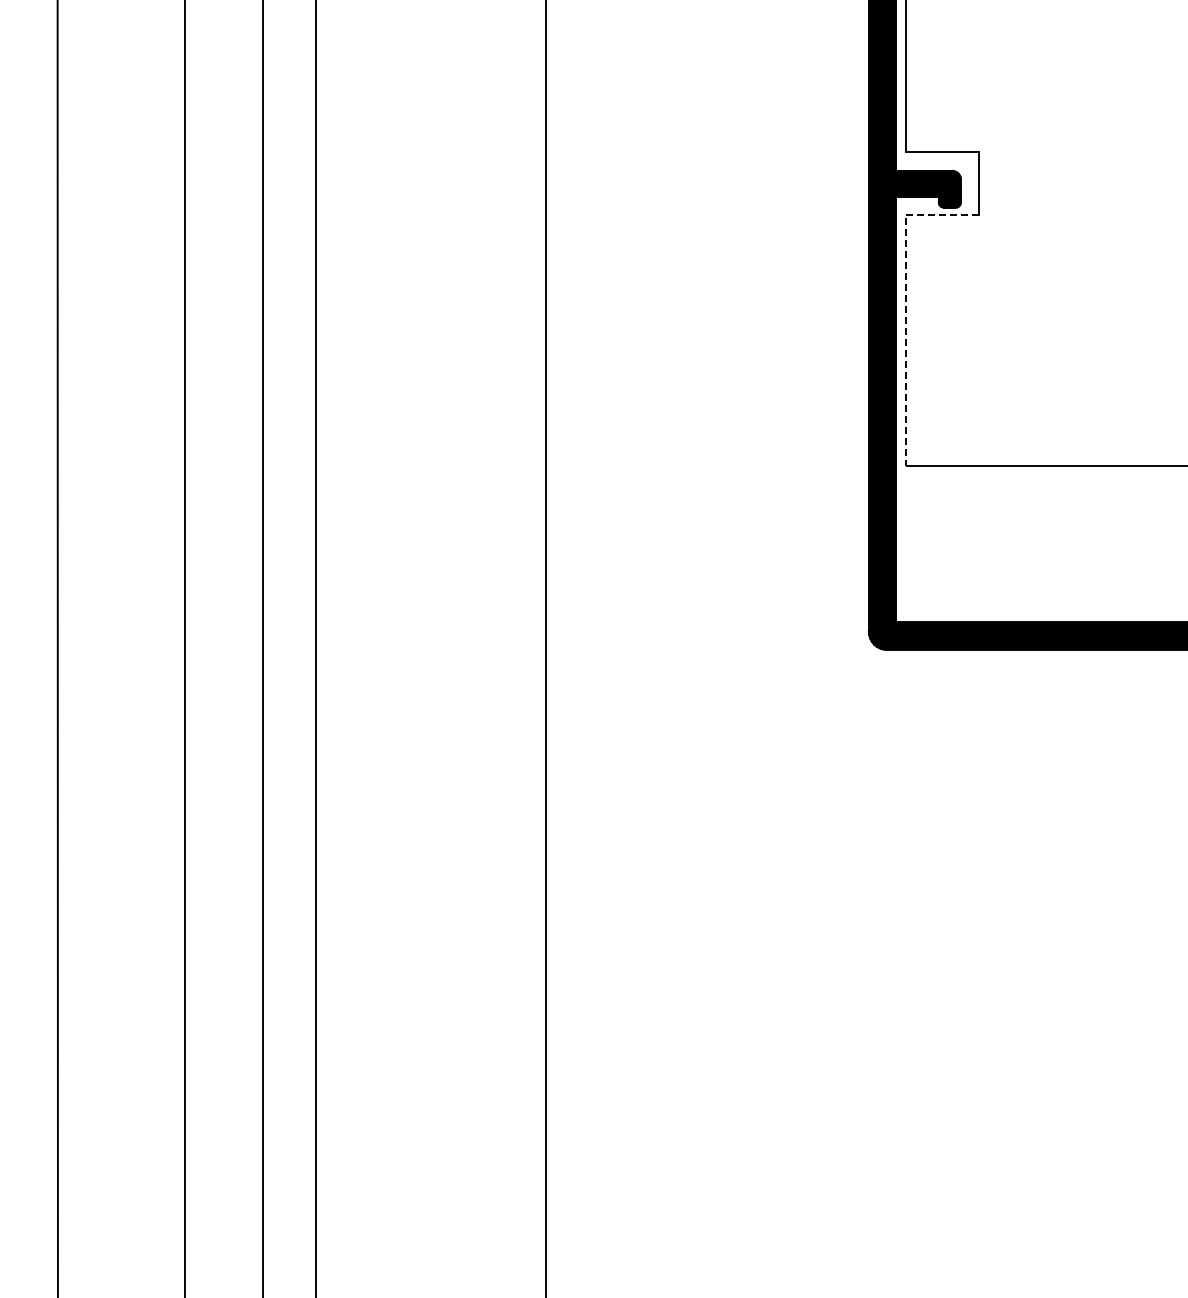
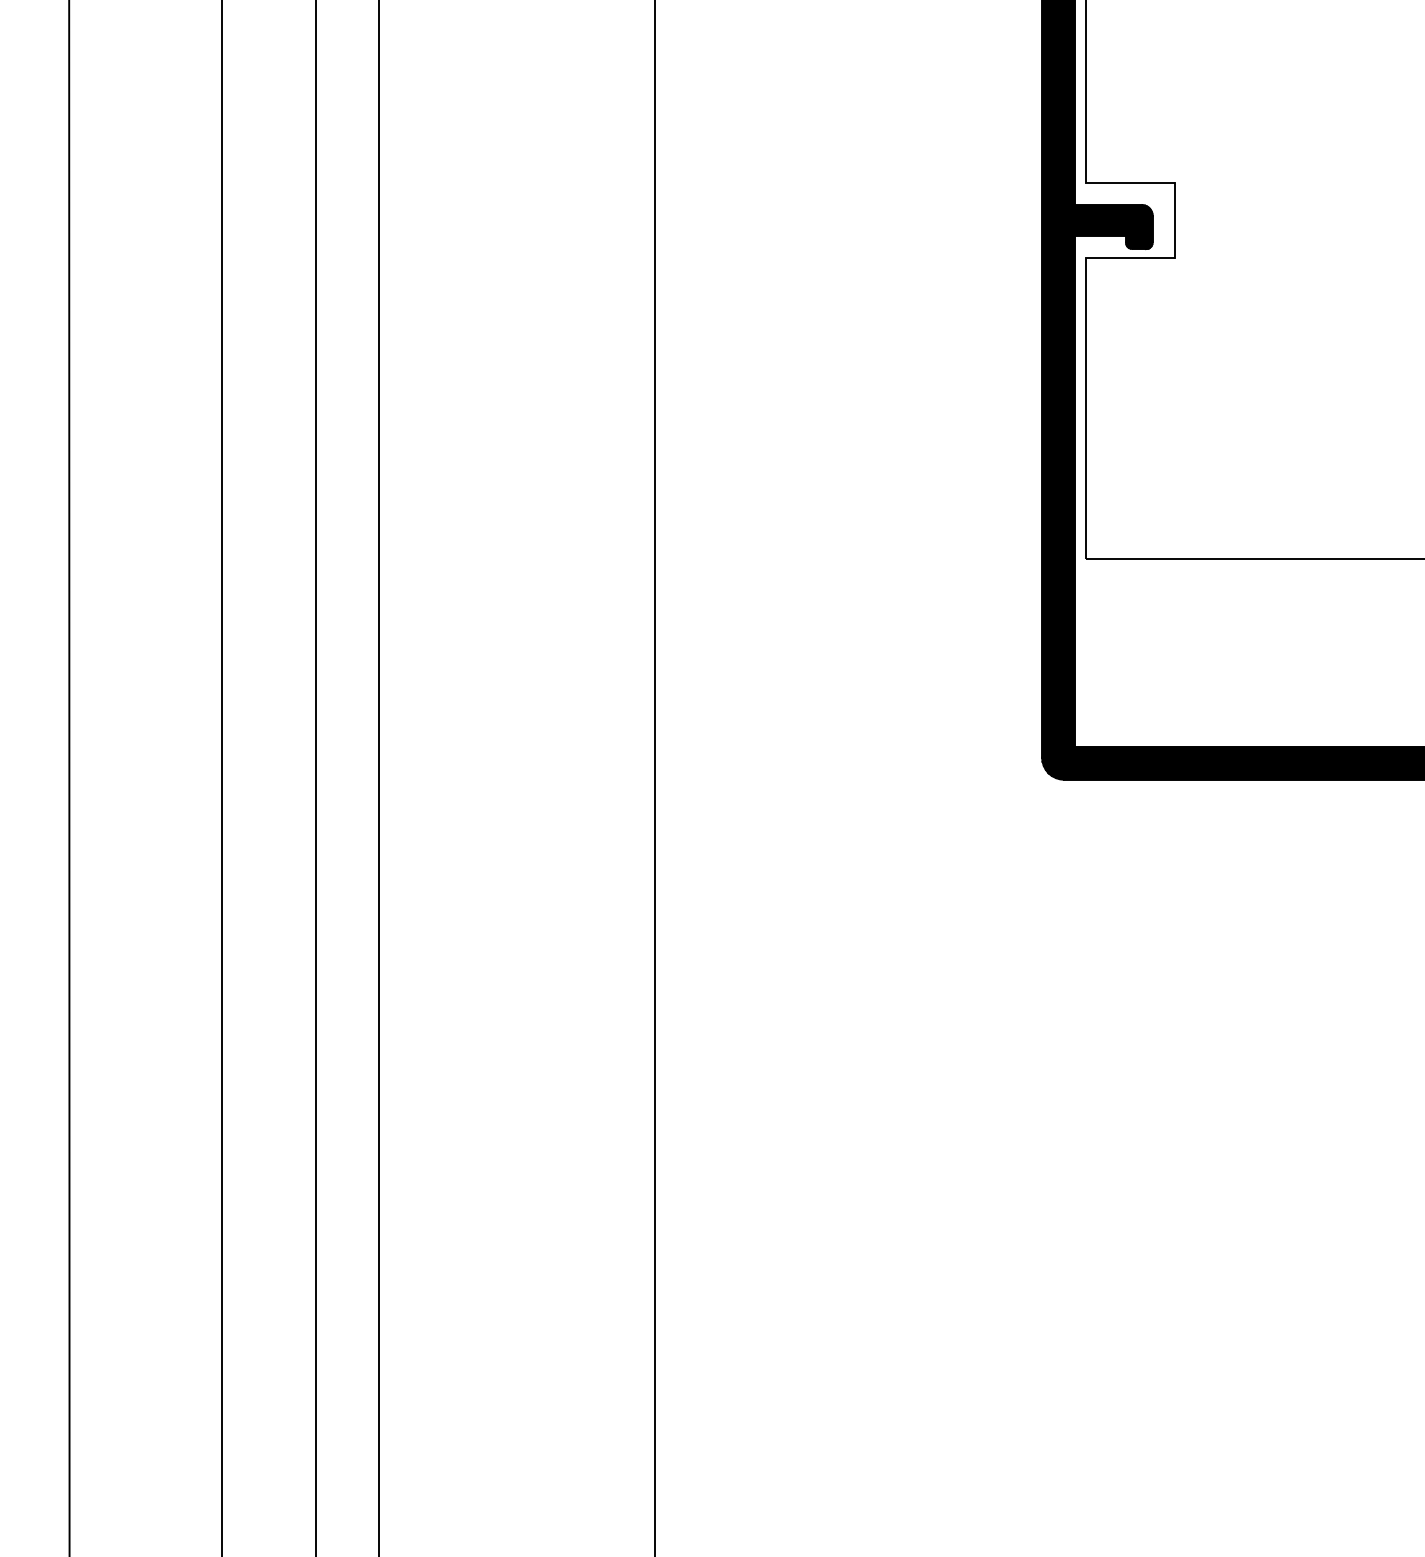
line: (905, 302) -> (1086, 362), dashed -> solid

